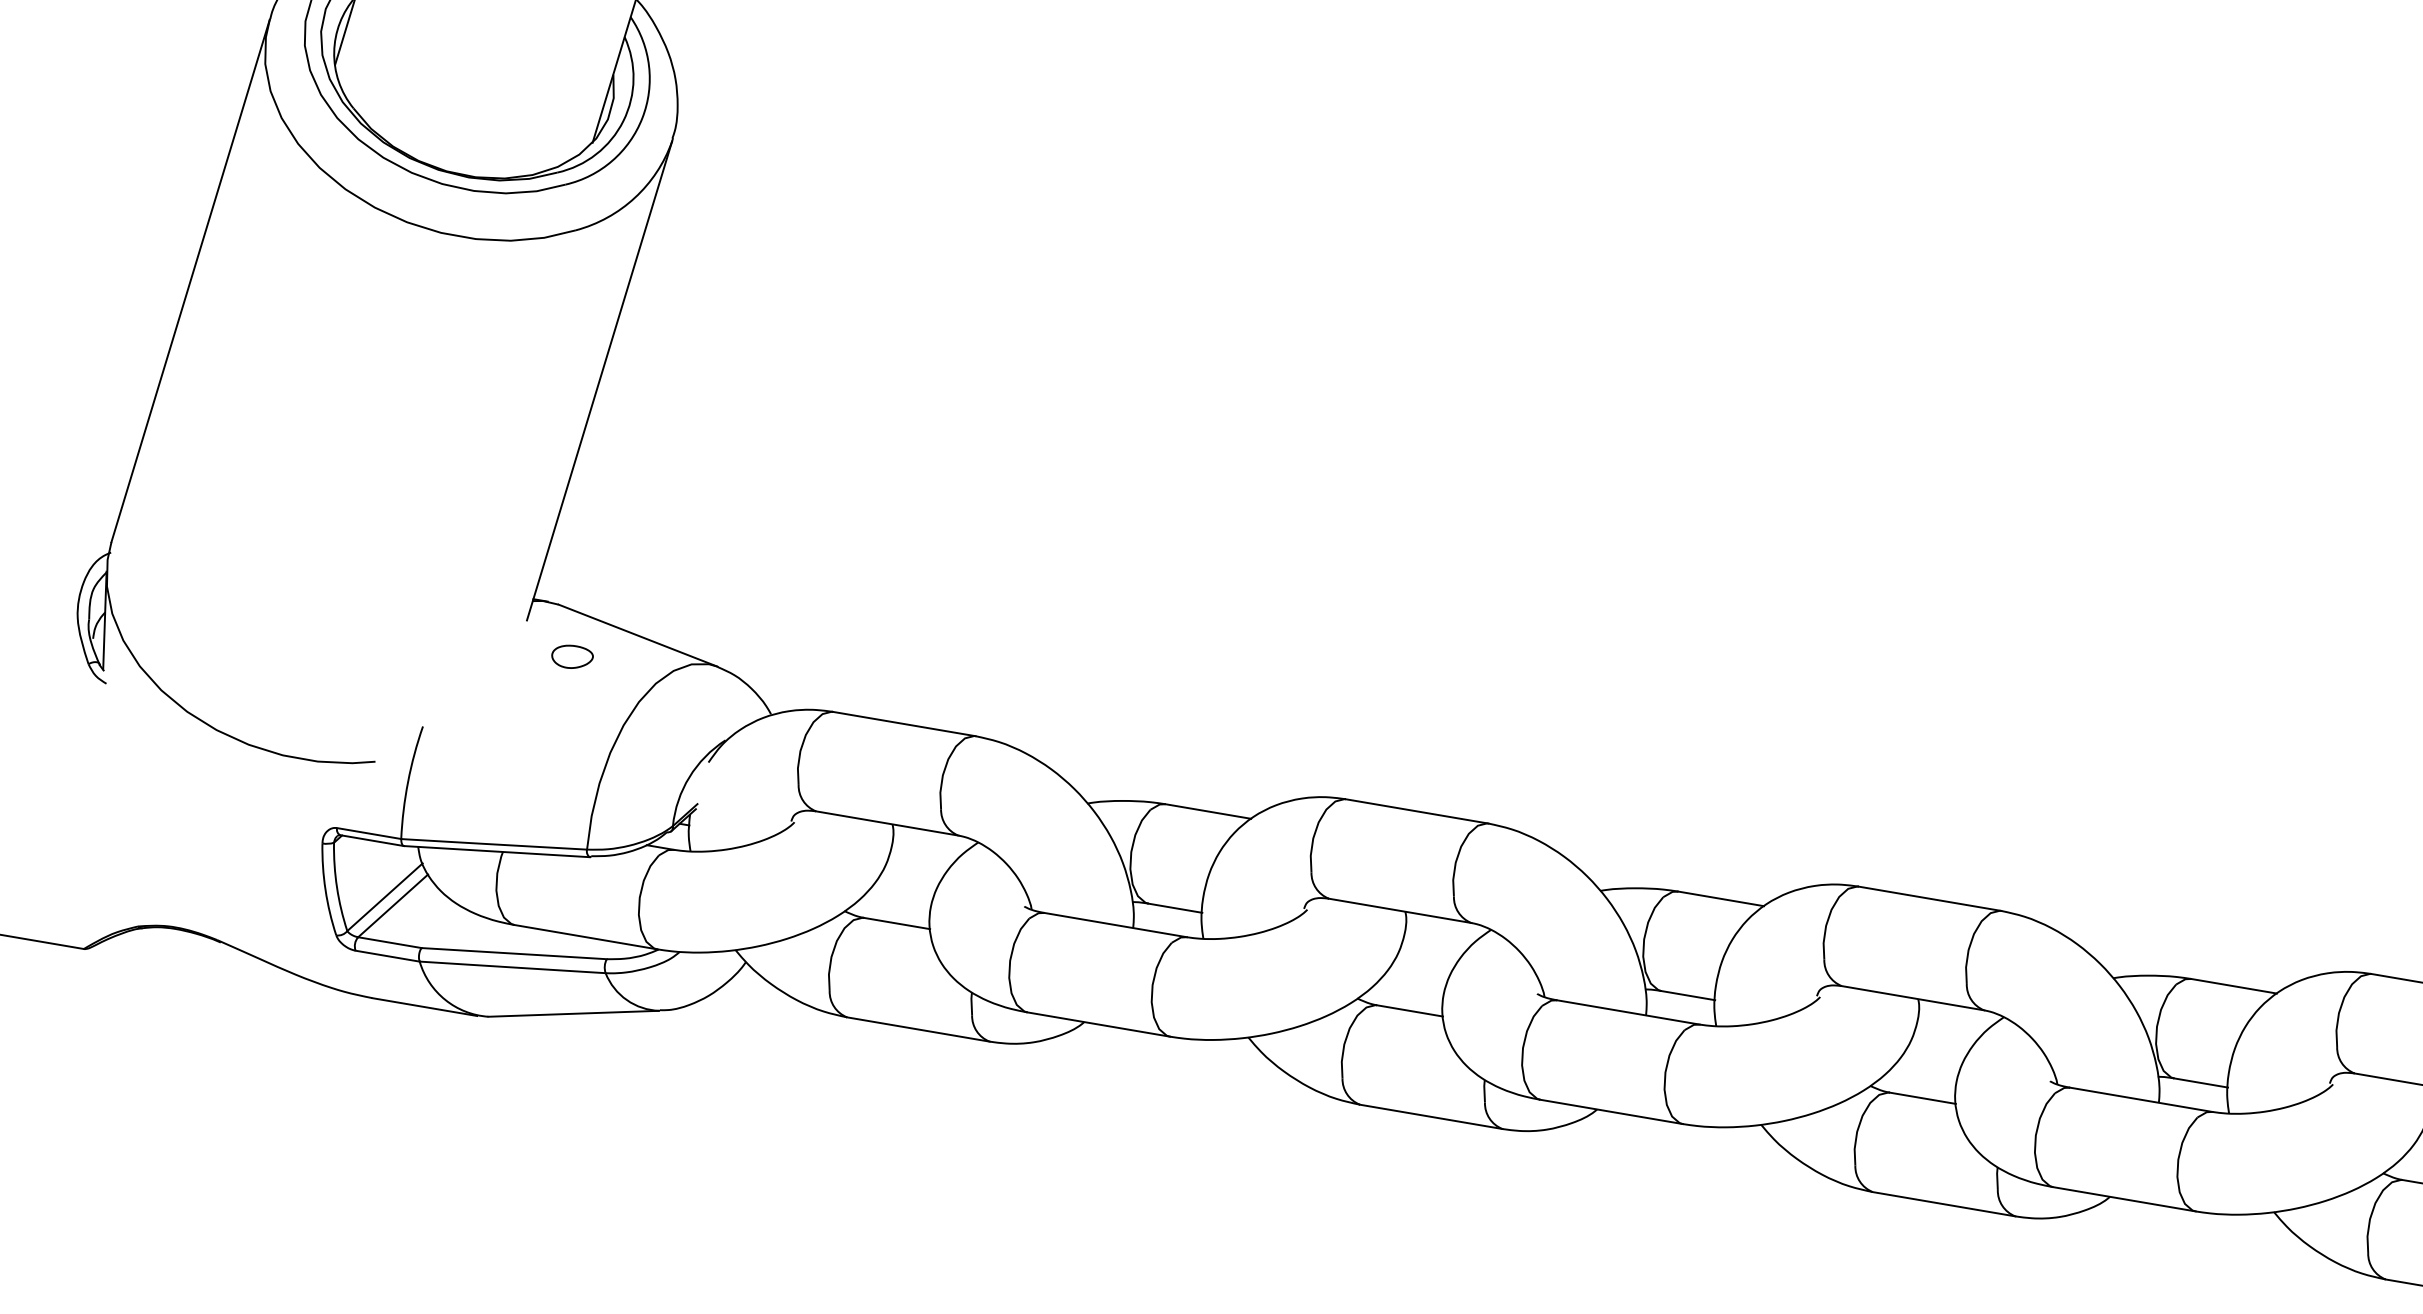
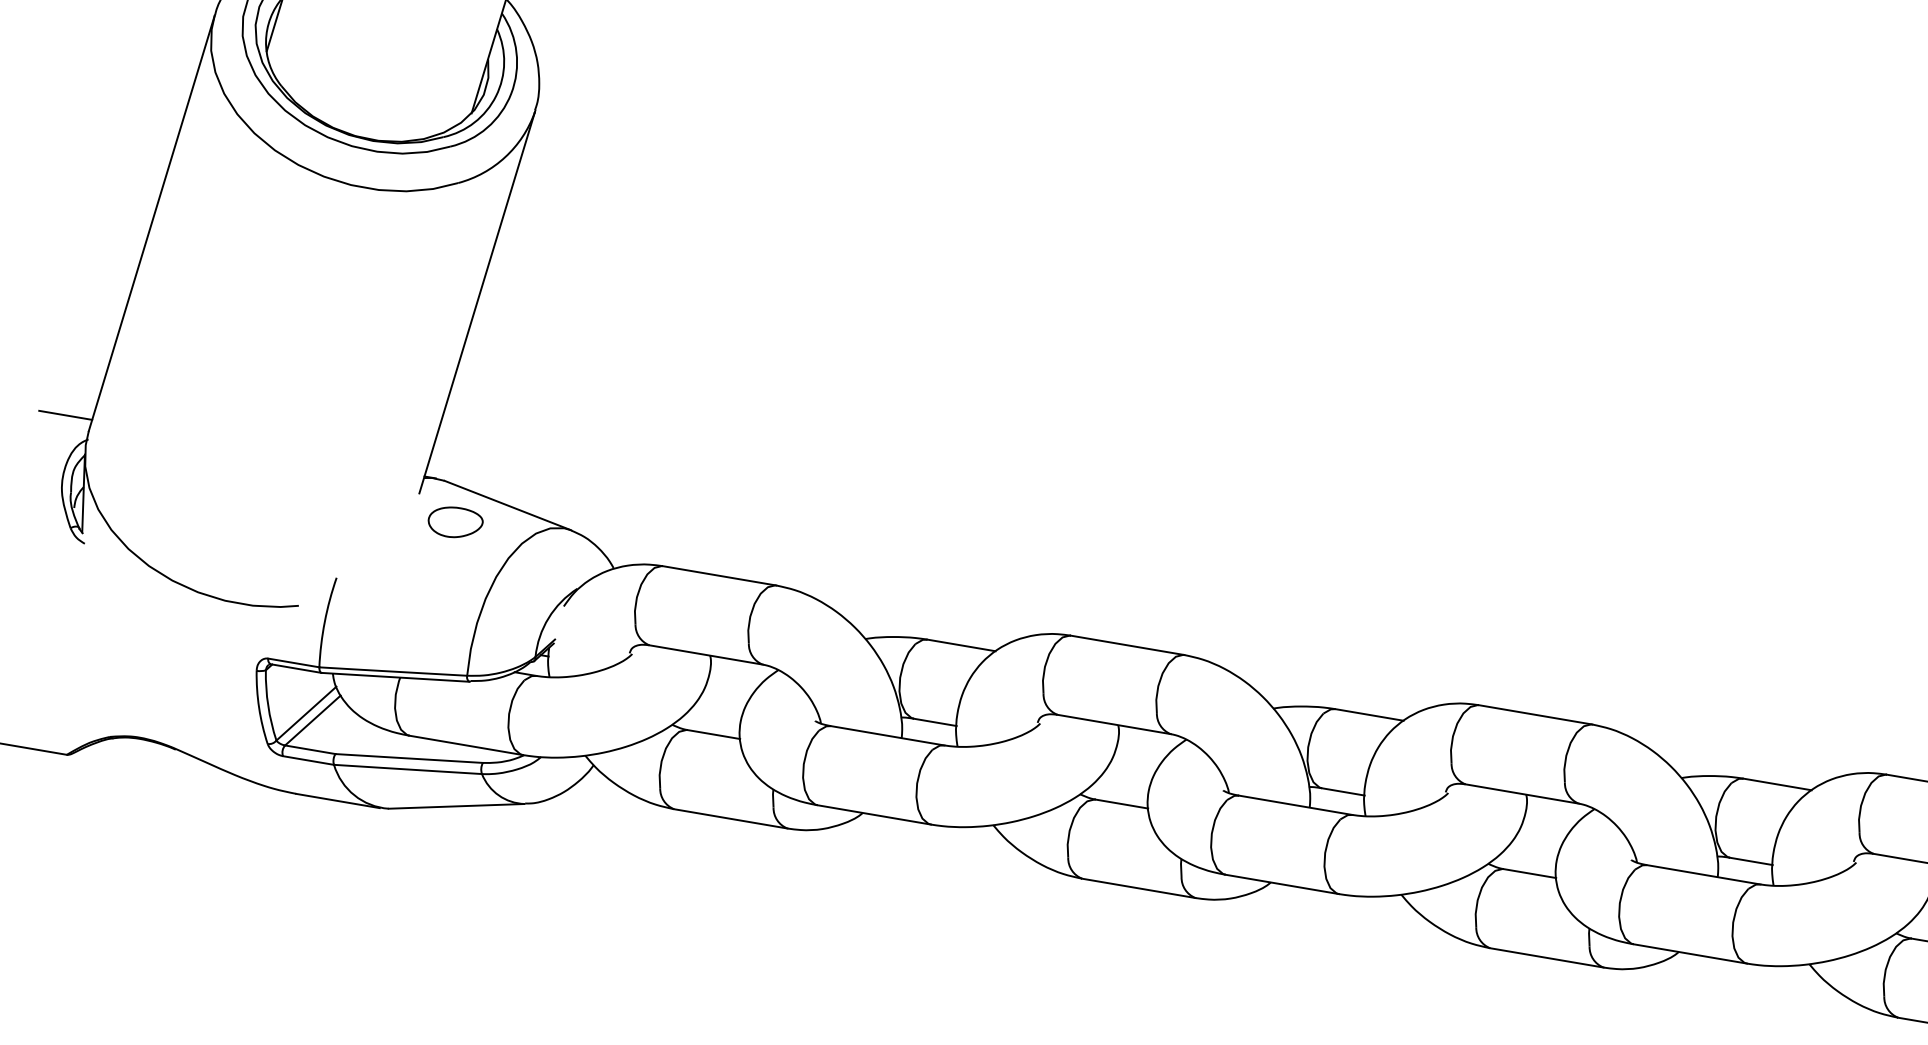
line: (82, 522) -> (65, 415), added
part: (572, 656) -> (455, 522), size x1.67

